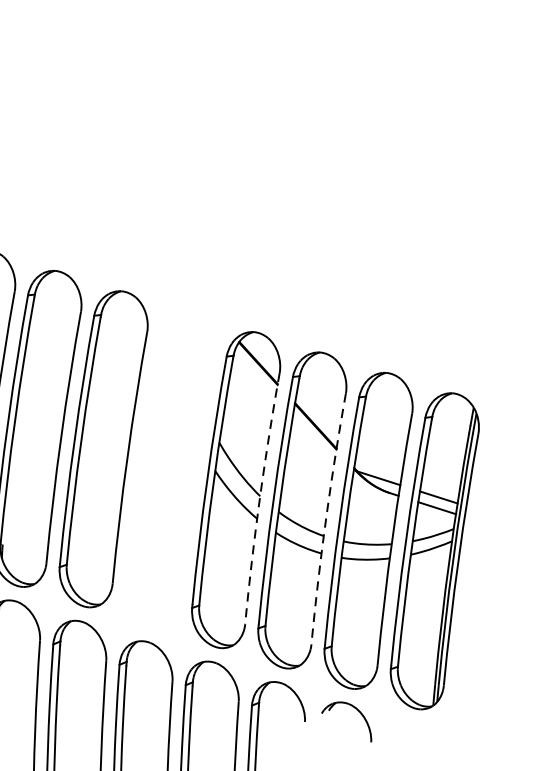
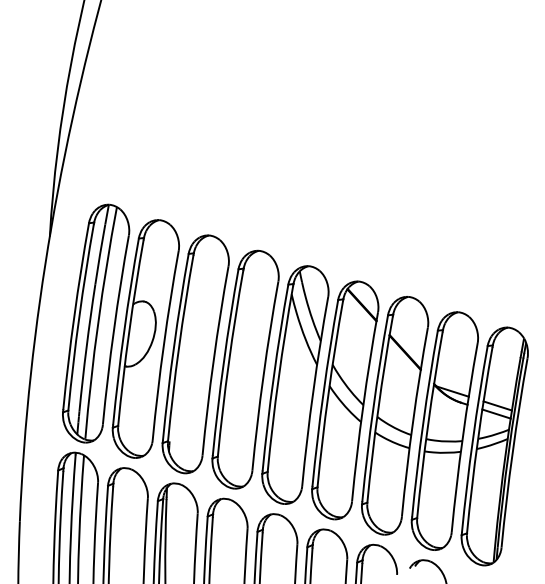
part: (169, 468) -> (295, 384), added
arc: (260, 498) -> (363, 406), dashed -> solid
arc: (326, 518) -> (413, 421), dashed -> solid

